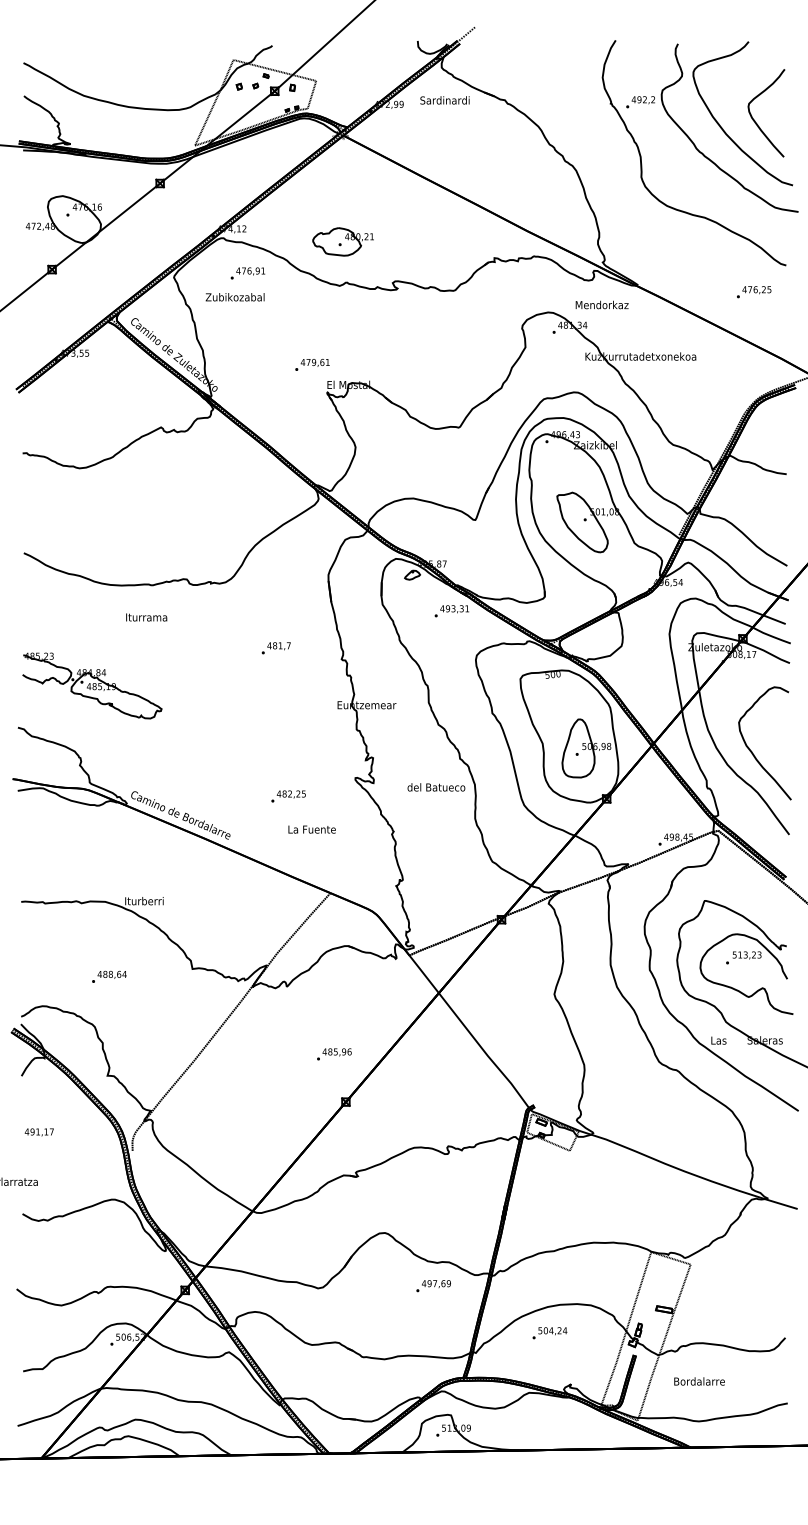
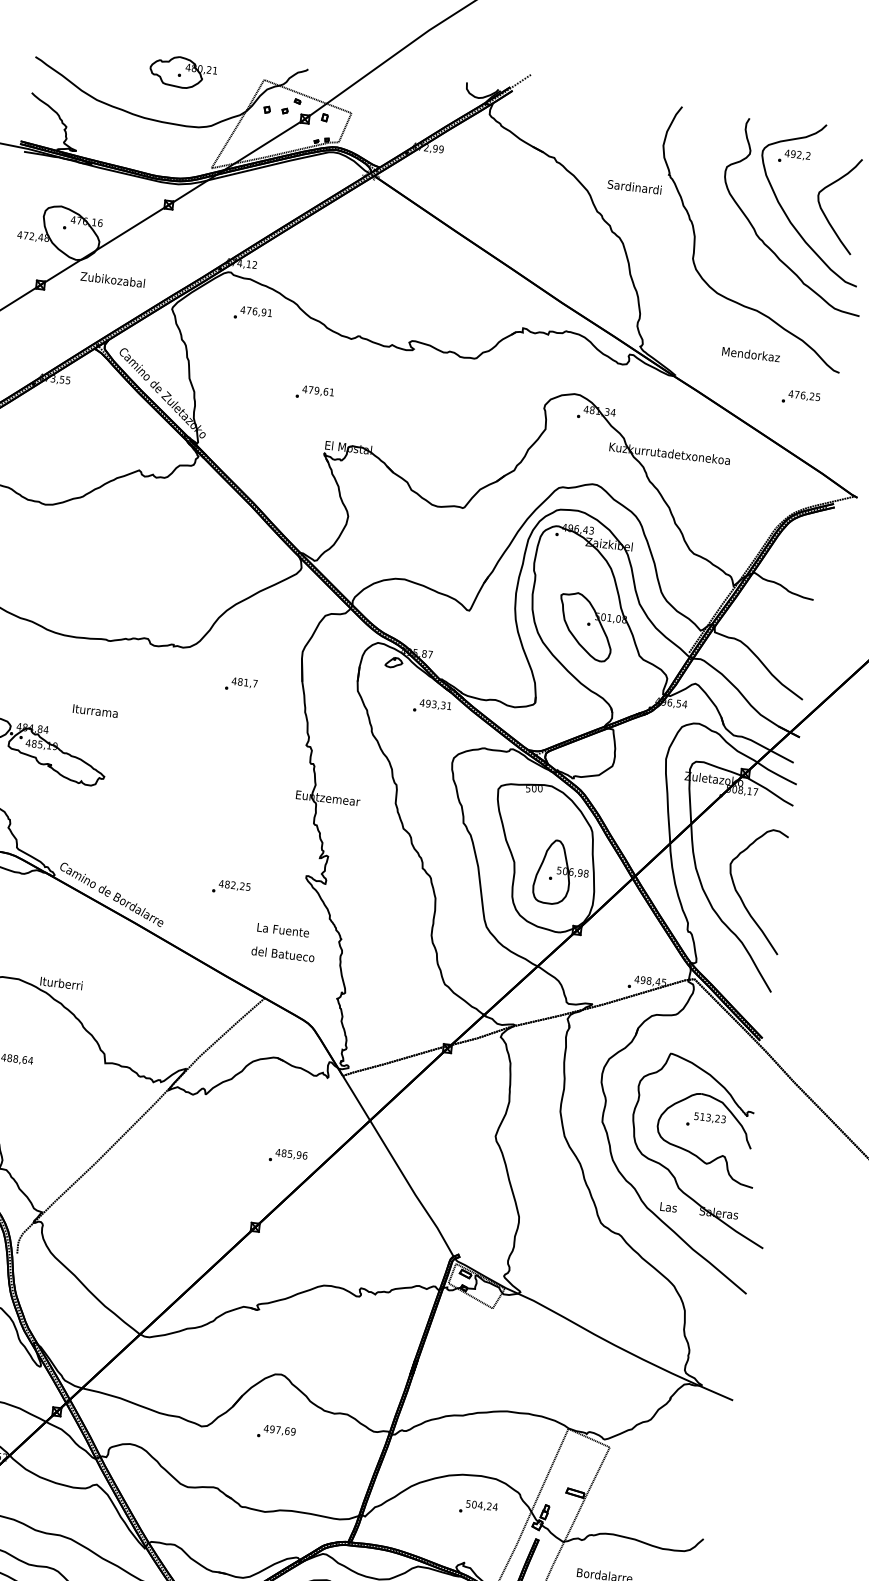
text: (444, 100) -> (634, 187), moved
text: (640, 102) -> (794, 157), moved
part: (342, 241) -> (182, 72), moved
text: (234, 297) -> (112, 280), moved
text: (601, 304) -> (750, 353), moved
text: (312, 364) -> (315, 392), moved
text: (146, 617) -> (95, 711), moved
text: (275, 648) -> (240, 684), moved
text: (436, 787) -> (283, 954), moved
text: (311, 829) -> (282, 930), moved
text: (334, 1054) -> (288, 1156), moved
text: (433, 1286) -> (276, 1432), moved
text: (549, 1333) -> (478, 1508), moved

